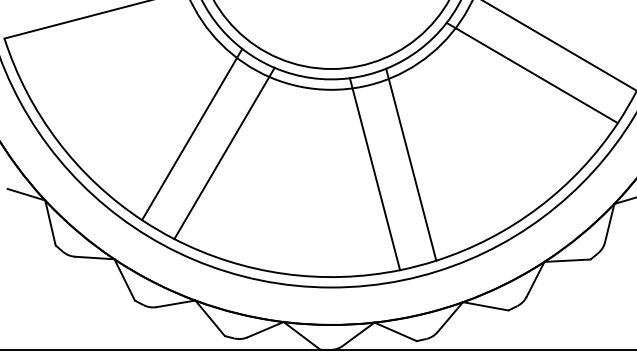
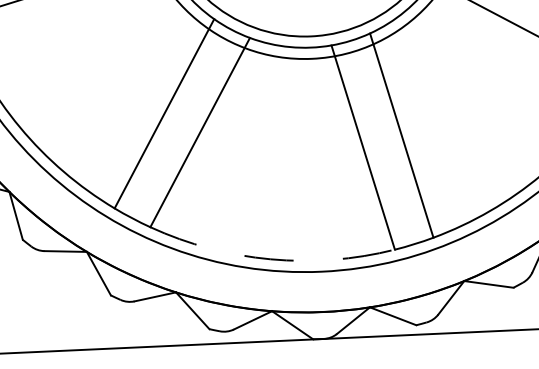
arc: (284, 273) -> (270, 258), solid -> dashed

